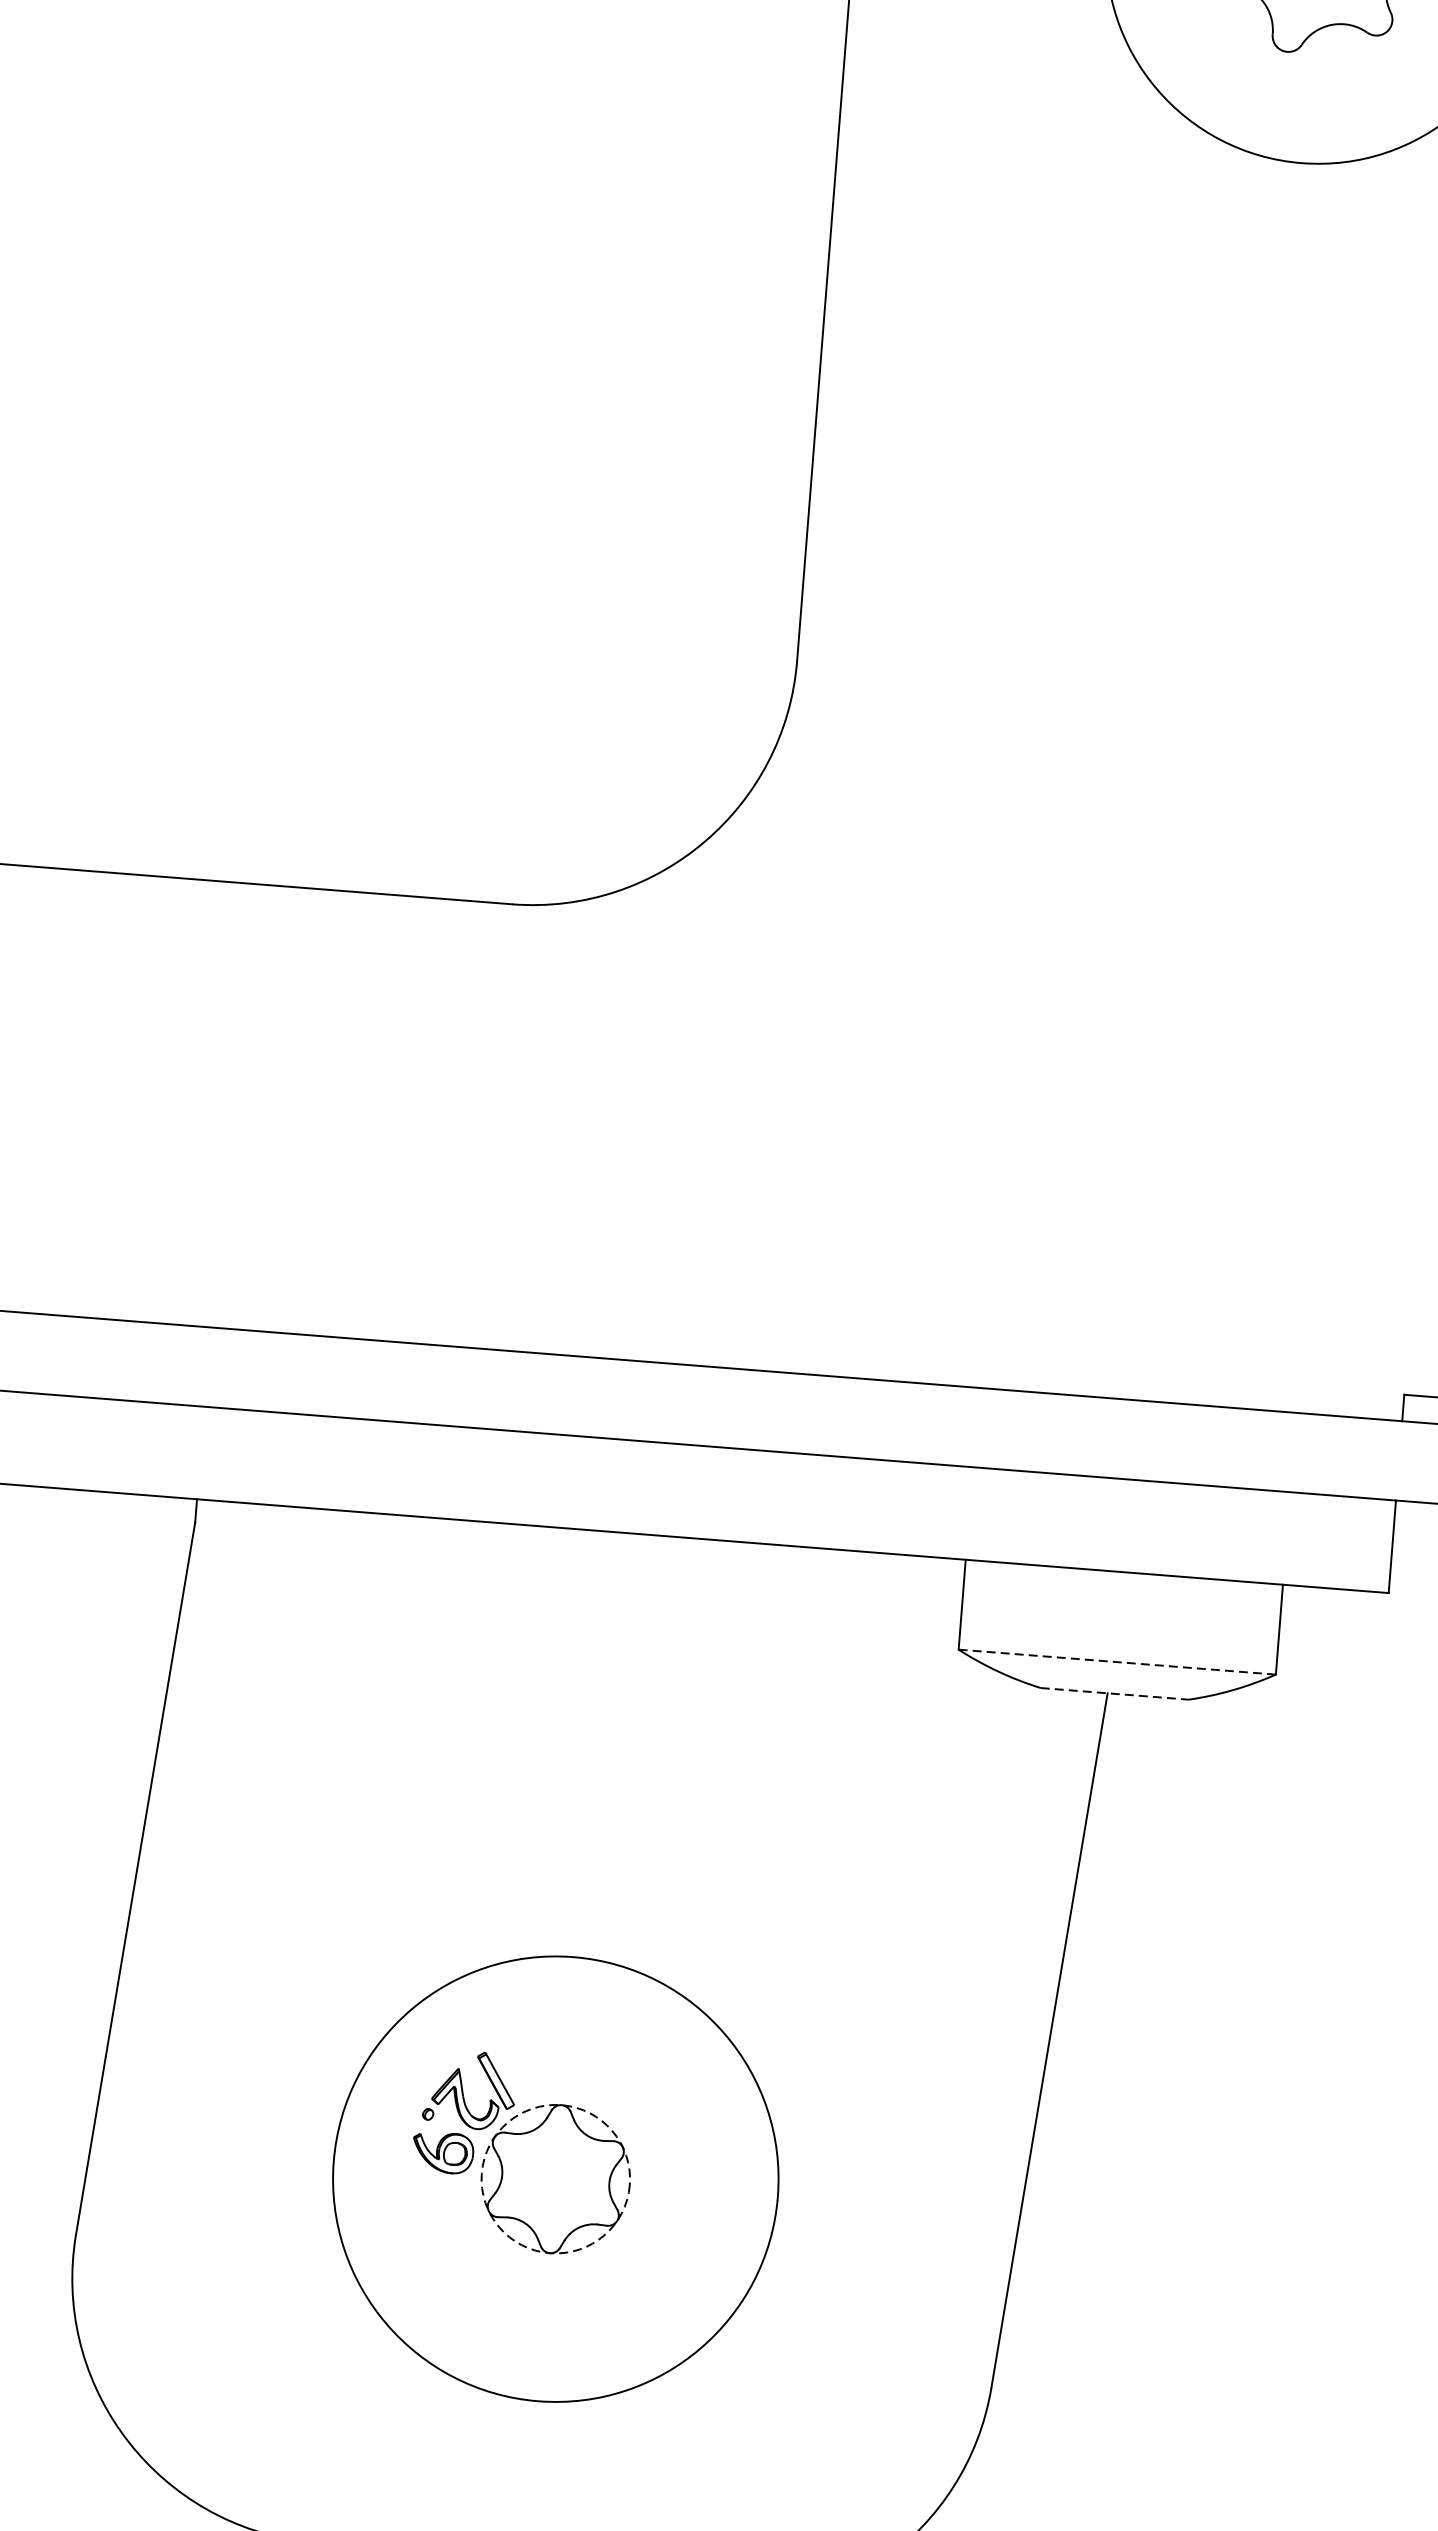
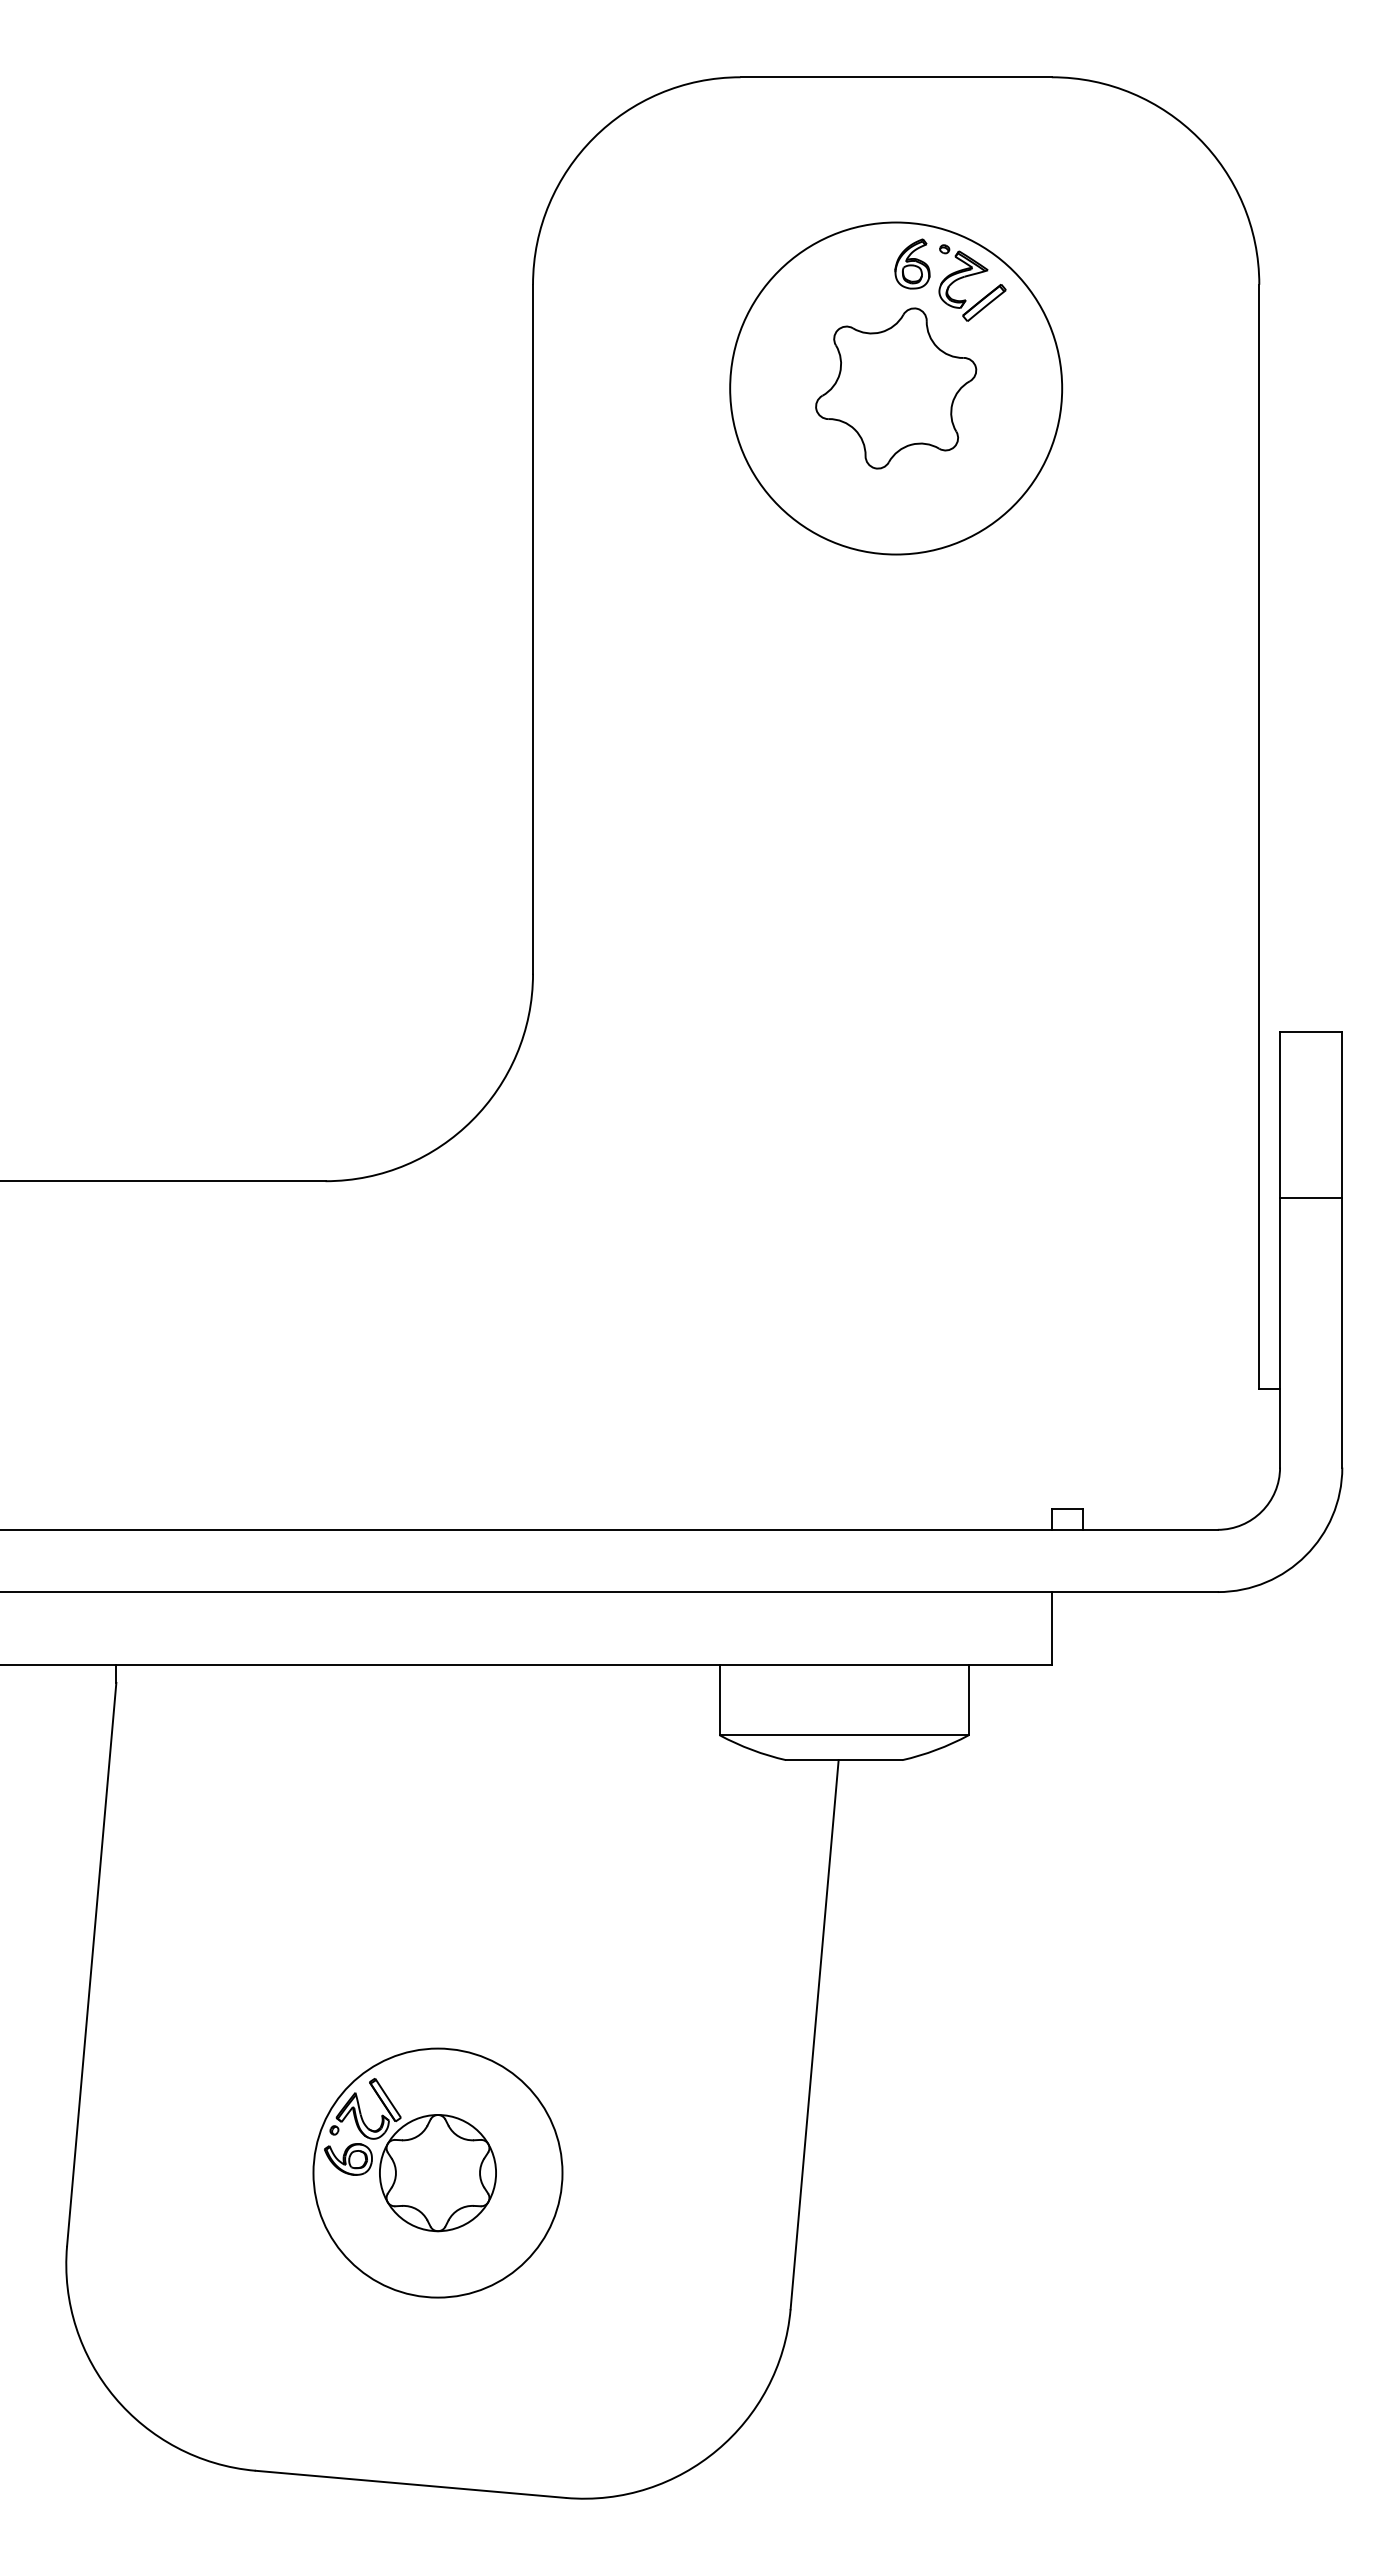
line: (1117, 1662) -> (844, 1735), dashed -> solid
line: (1115, 1694) -> (844, 1760), dashed -> solid
circle: (555, 2178) -> (437, 2172), size x0.71
circle: (555, 2179) -> (437, 2173), dashed -> solid

